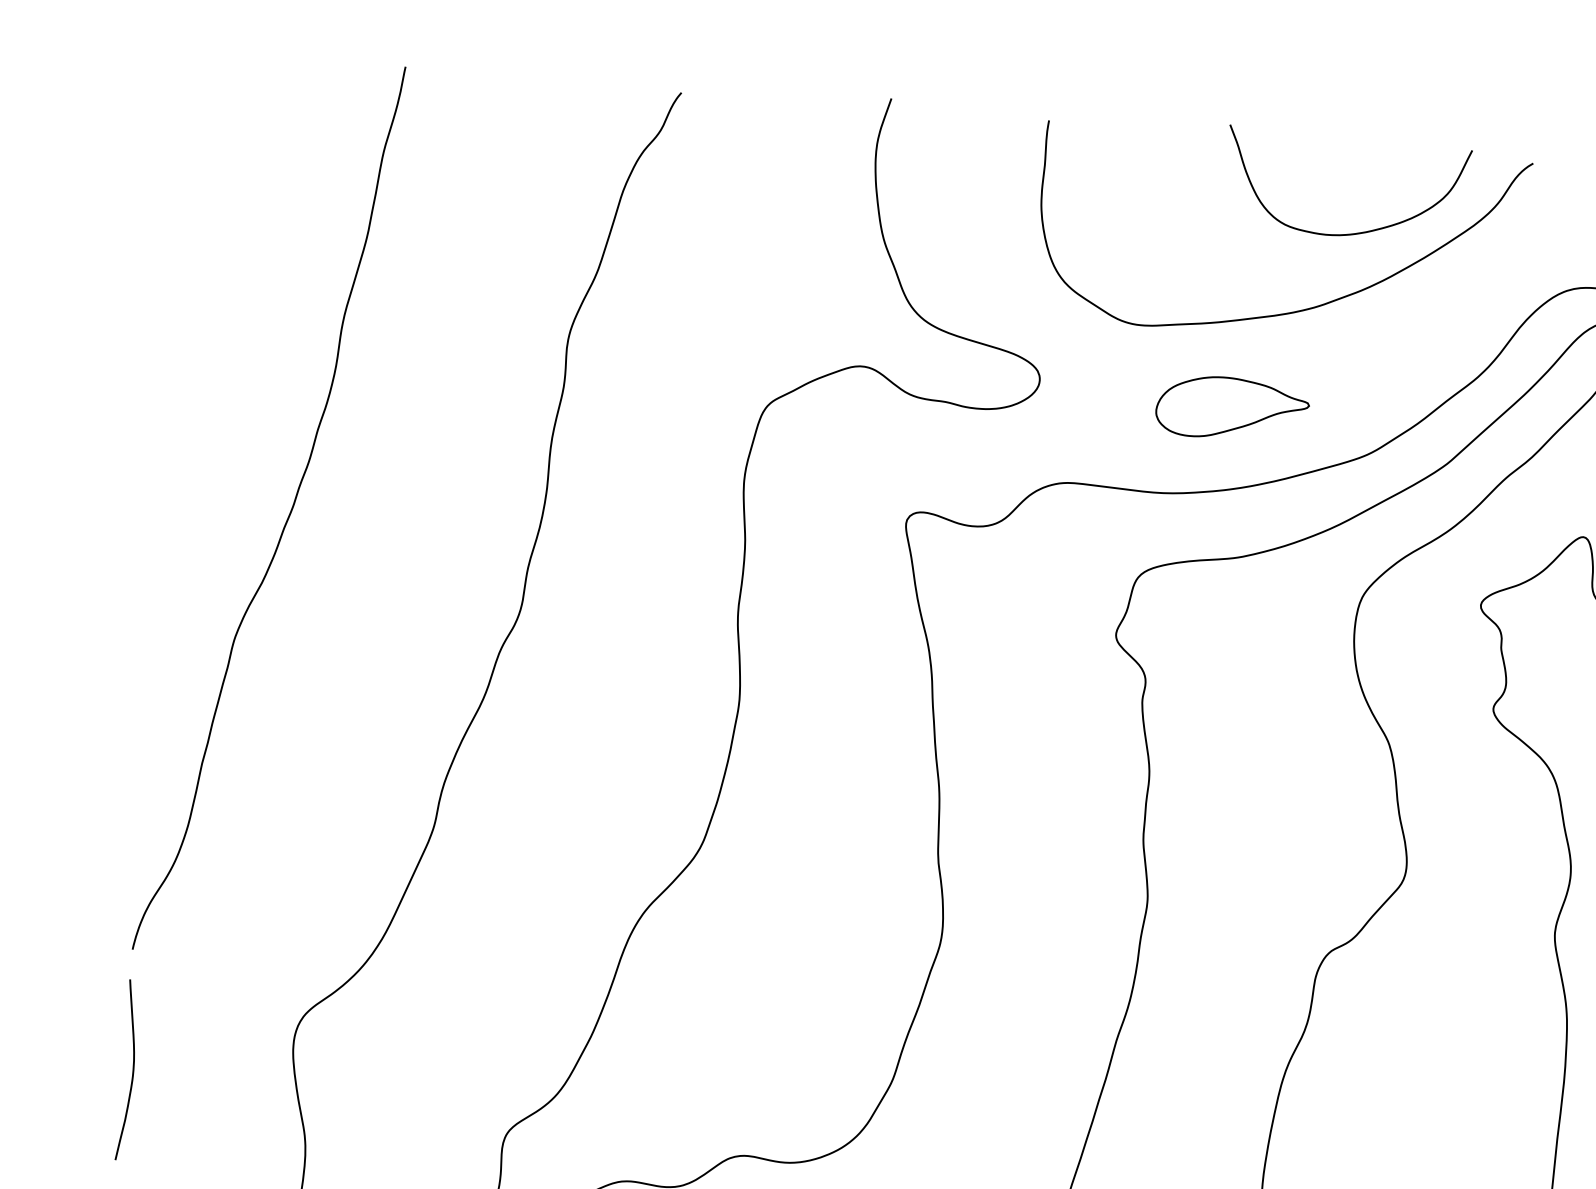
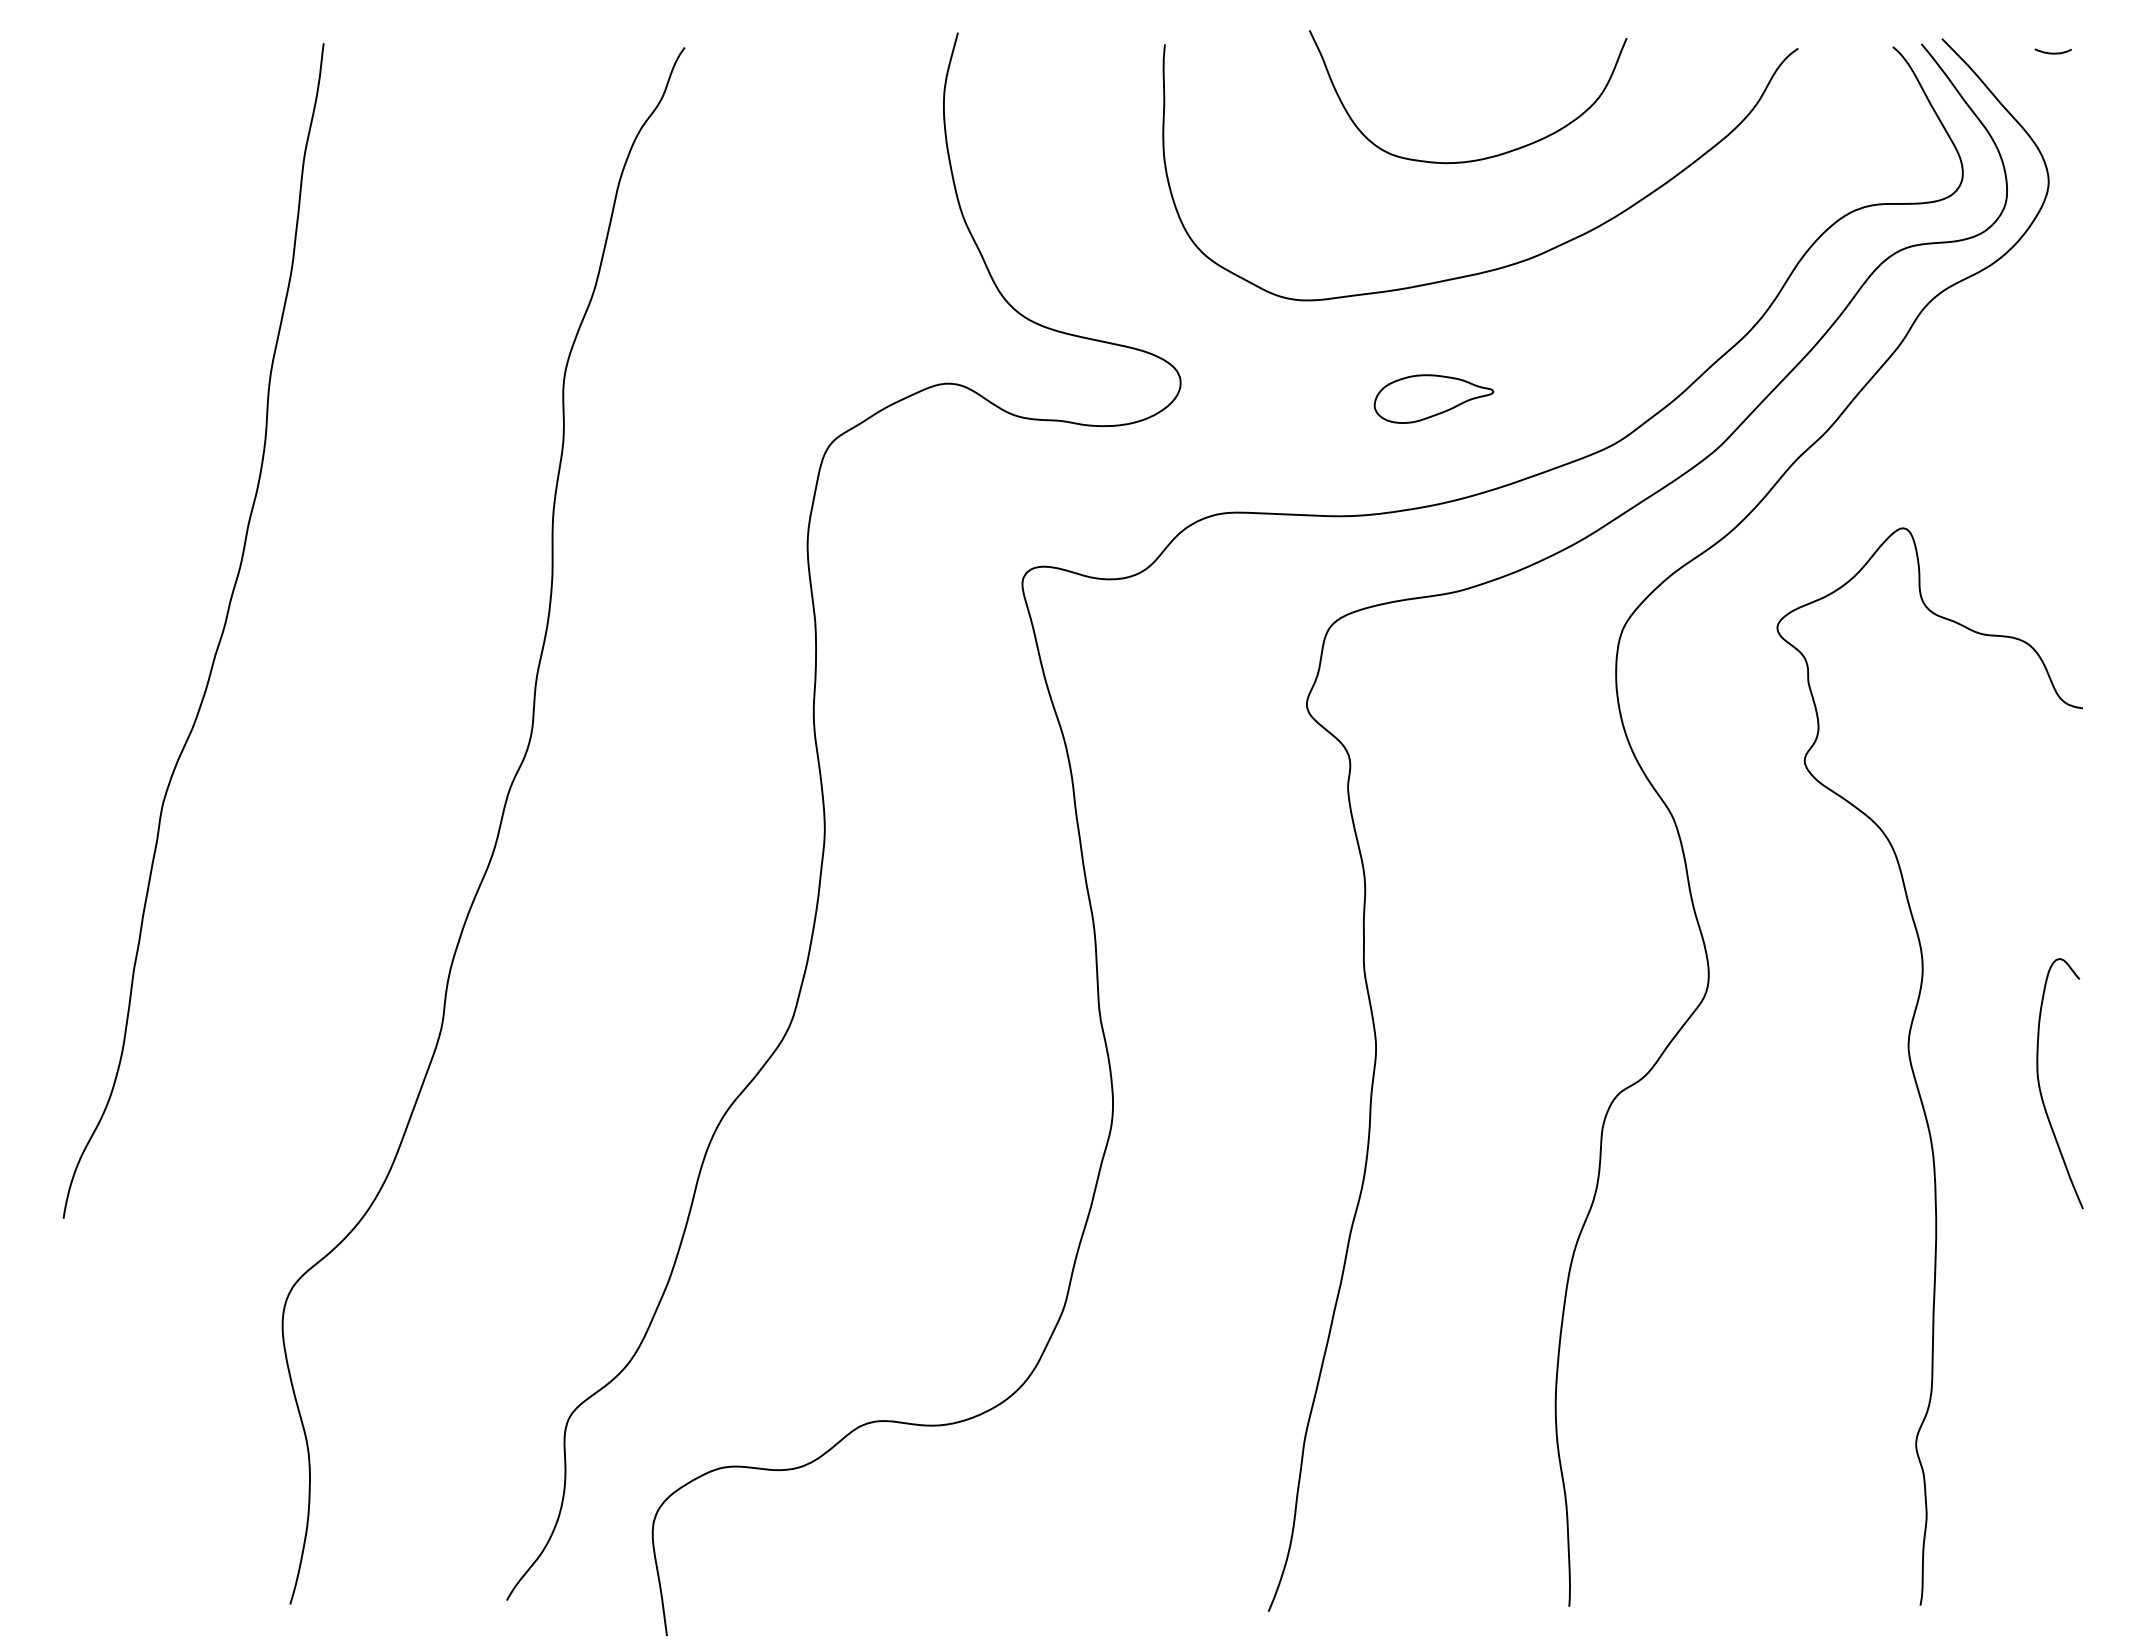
curve: (1356, 232) -> (1484, 157), moved
part: (1232, 408) -> (1433, 398), size x0.6
curve: (132, 1070) -> (76, 1375), removed

